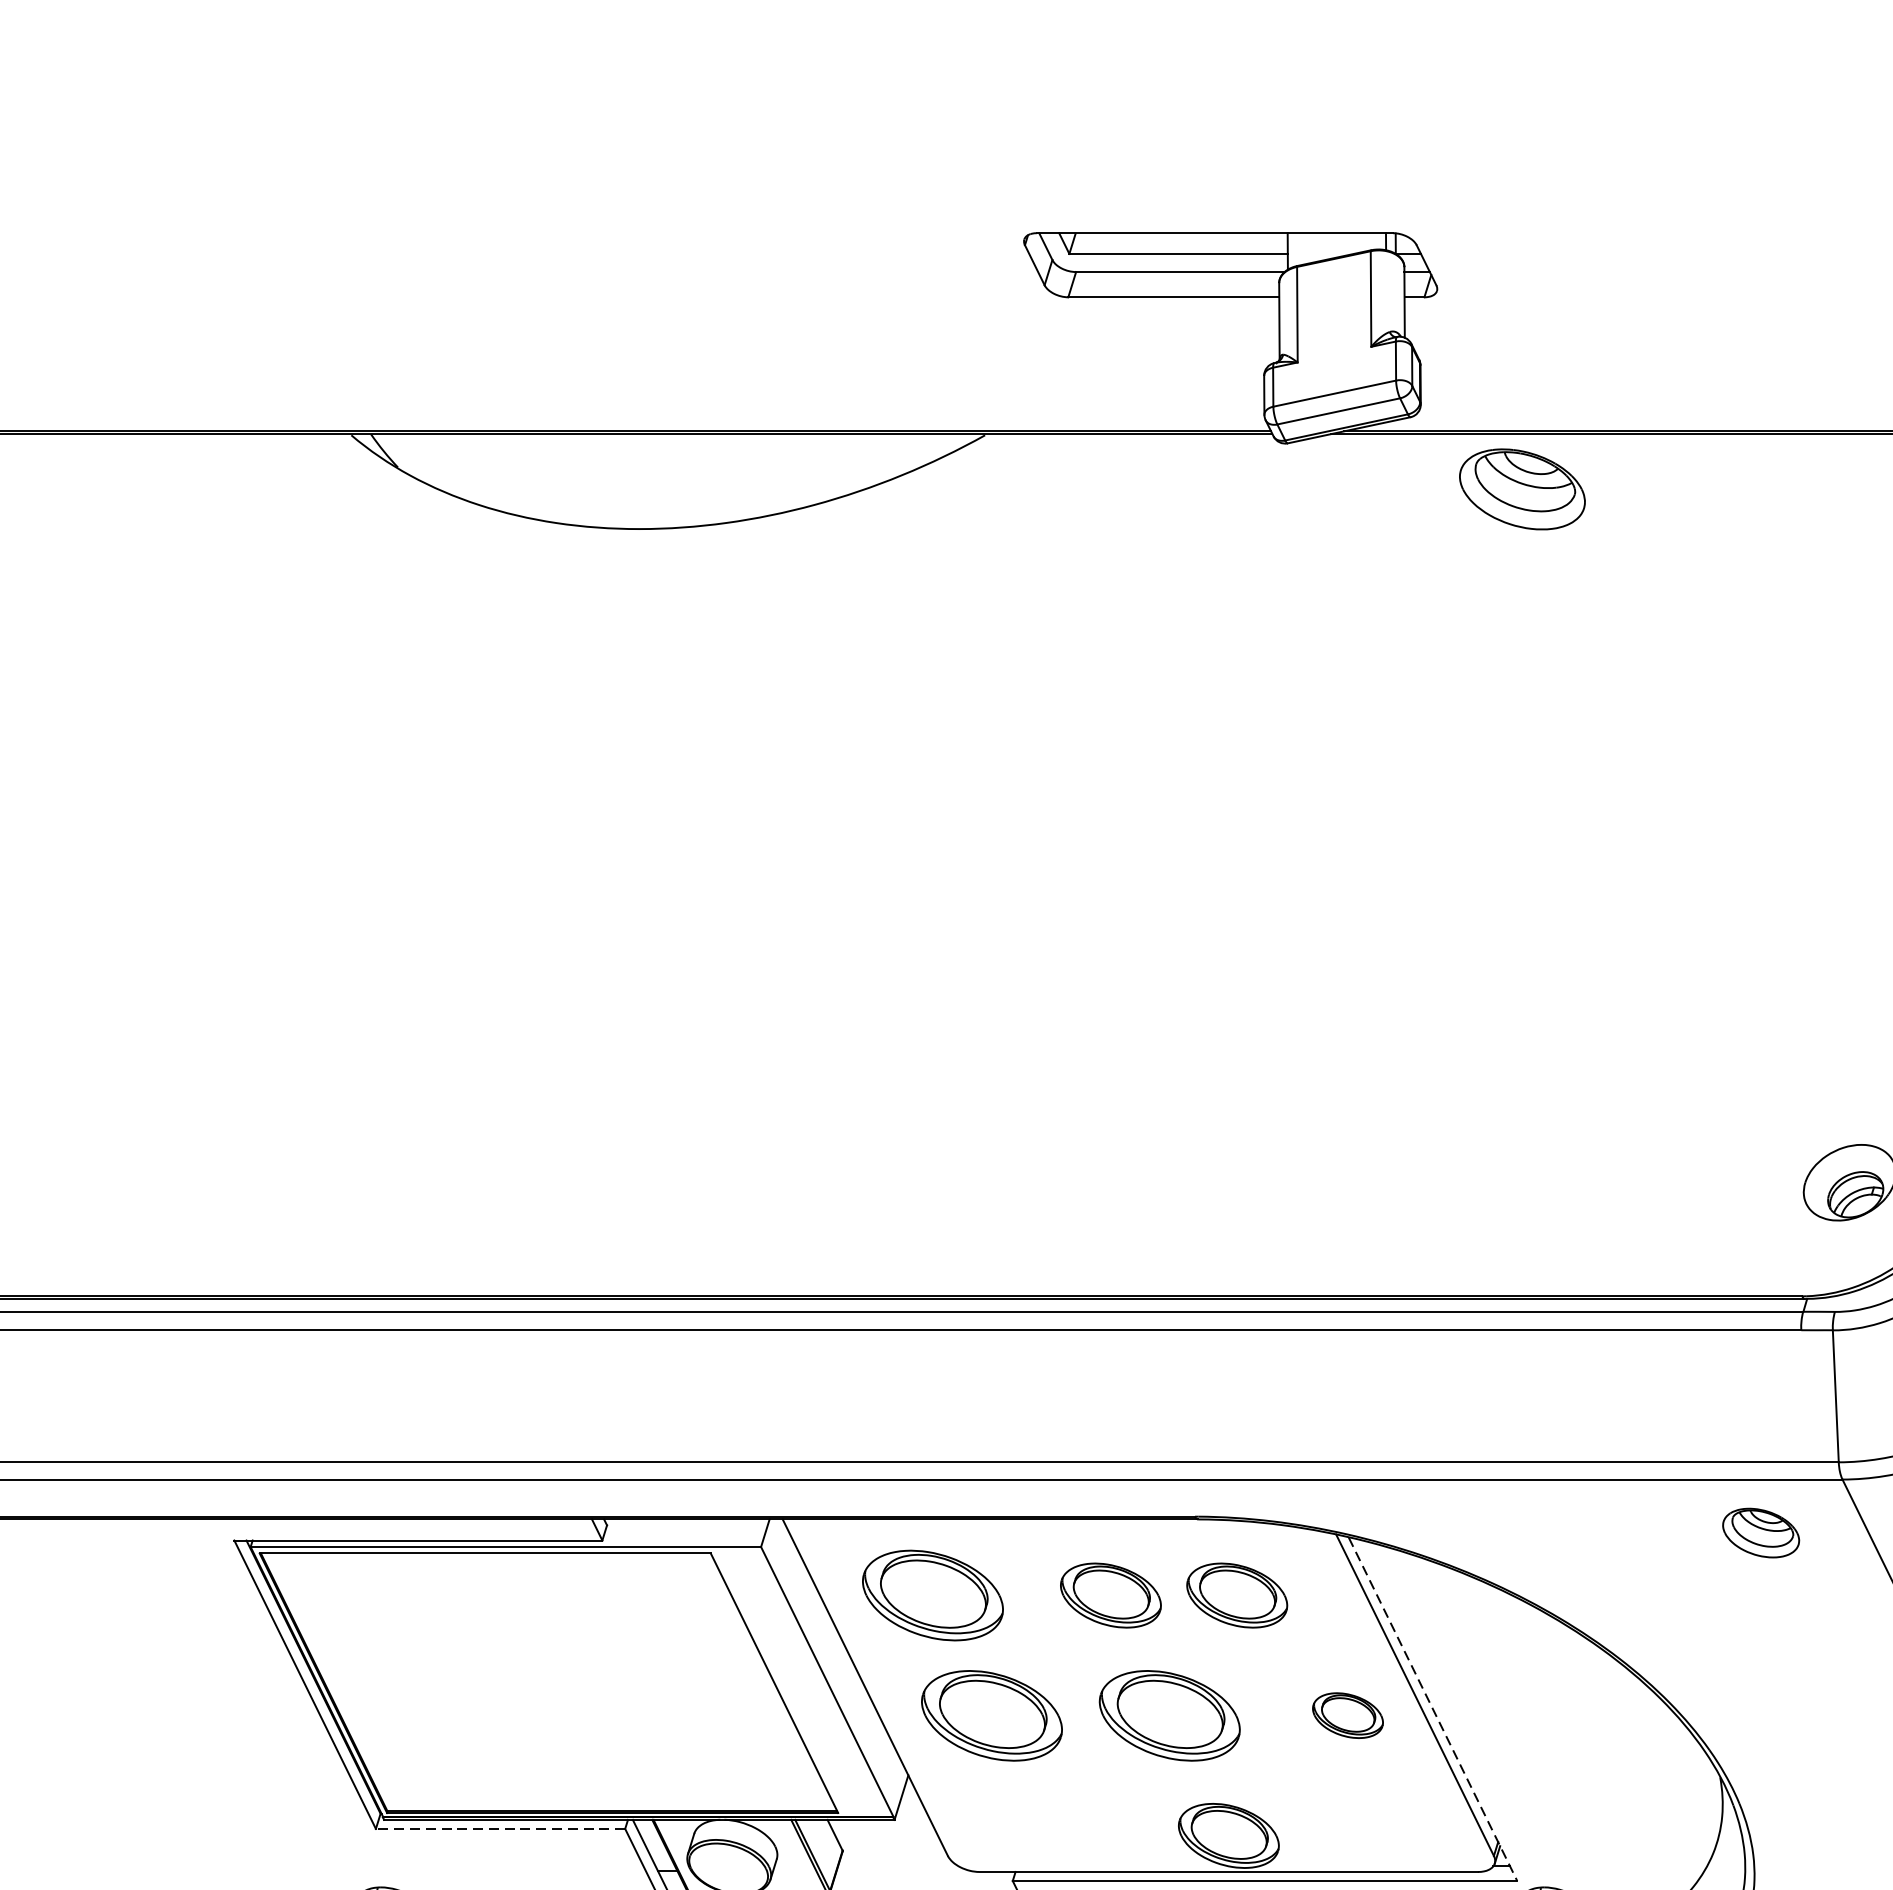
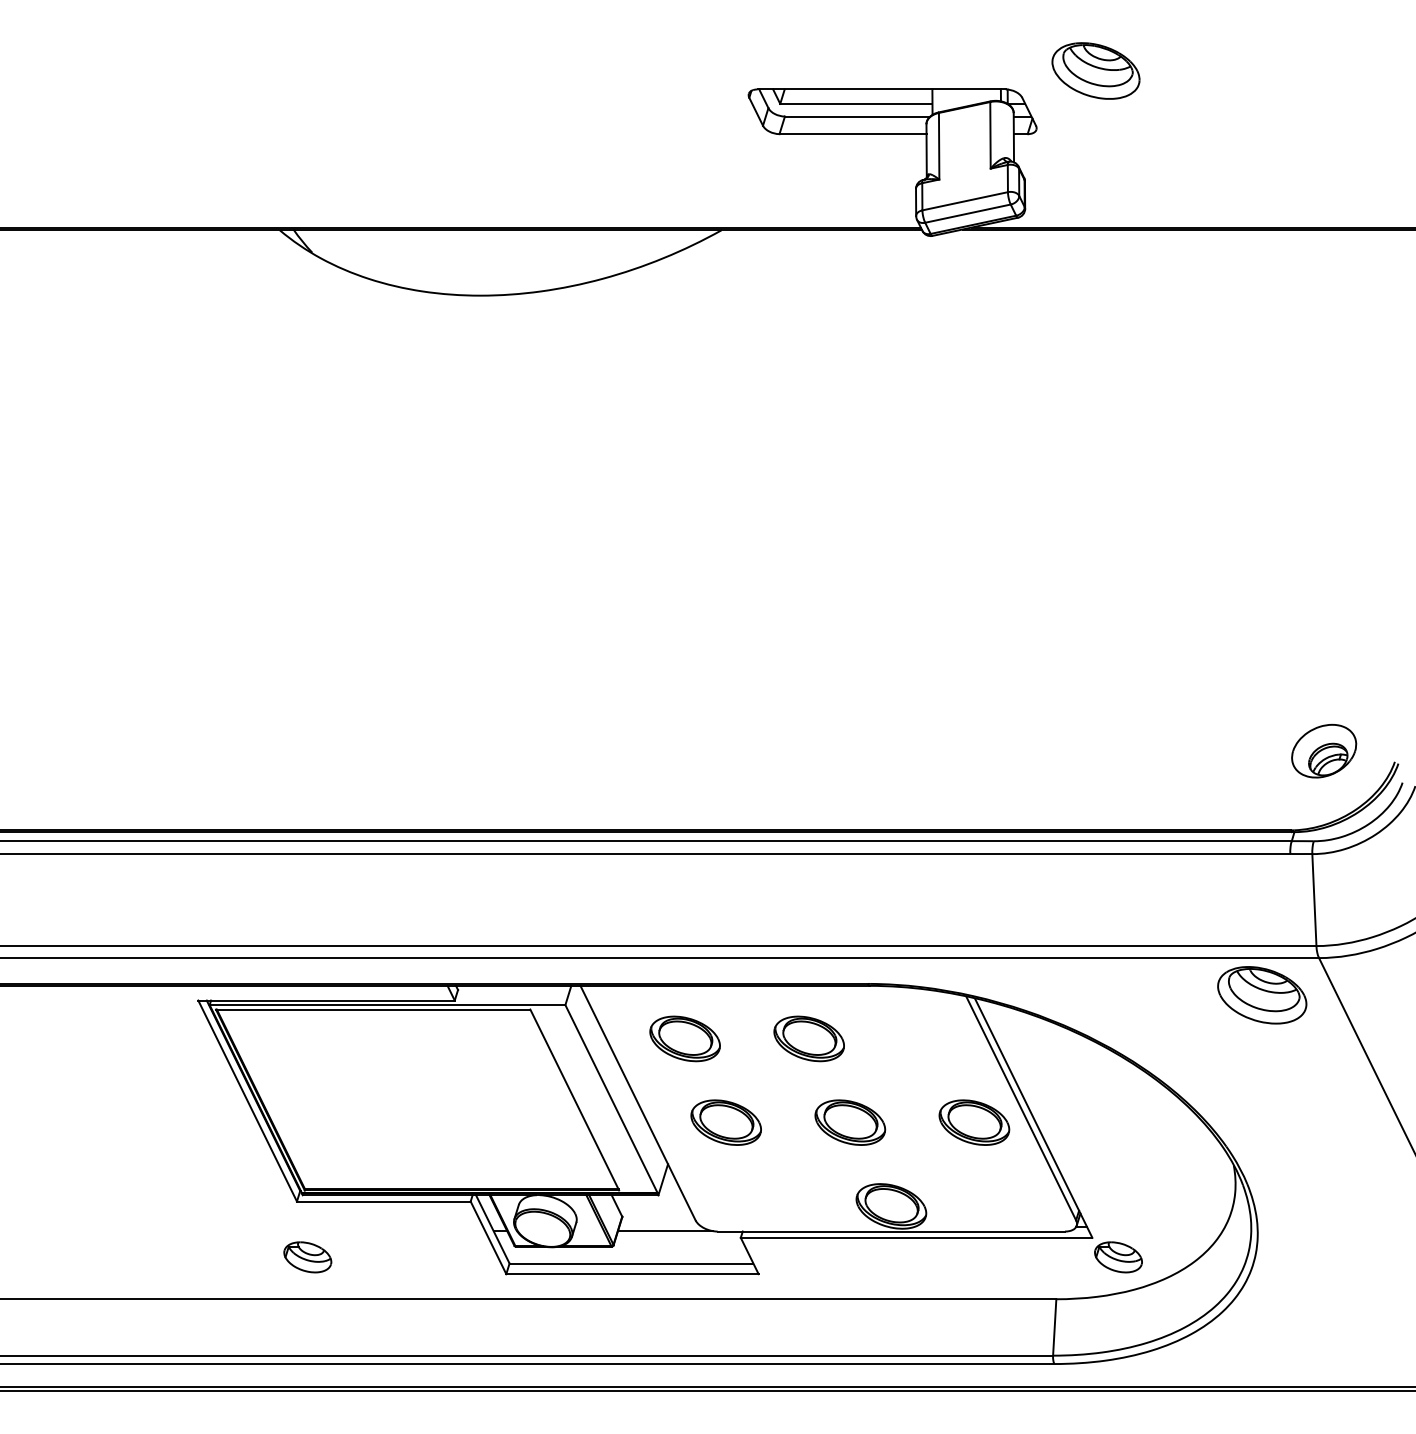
part: (1521, 488) -> (1095, 70), moved
part: (1761, 1533) -> (1262, 995), size x1.67
part: (931, 1594) -> (684, 1038), size x0.71
part: (1236, 1594) -> (896, 1038), removed
line: (1432, 1709) -> (1033, 1118), dashed -> solid
part: (990, 1715) -> (725, 1122), size x0.71
part: (1170, 1715) -> (850, 1122), size x0.71
part: (1348, 1715) -> (974, 1122), size x1.43
line: (500, 1828) -> (383, 1201), dashed -> solid
line: (904, 1871) -> (665, 1231), added

